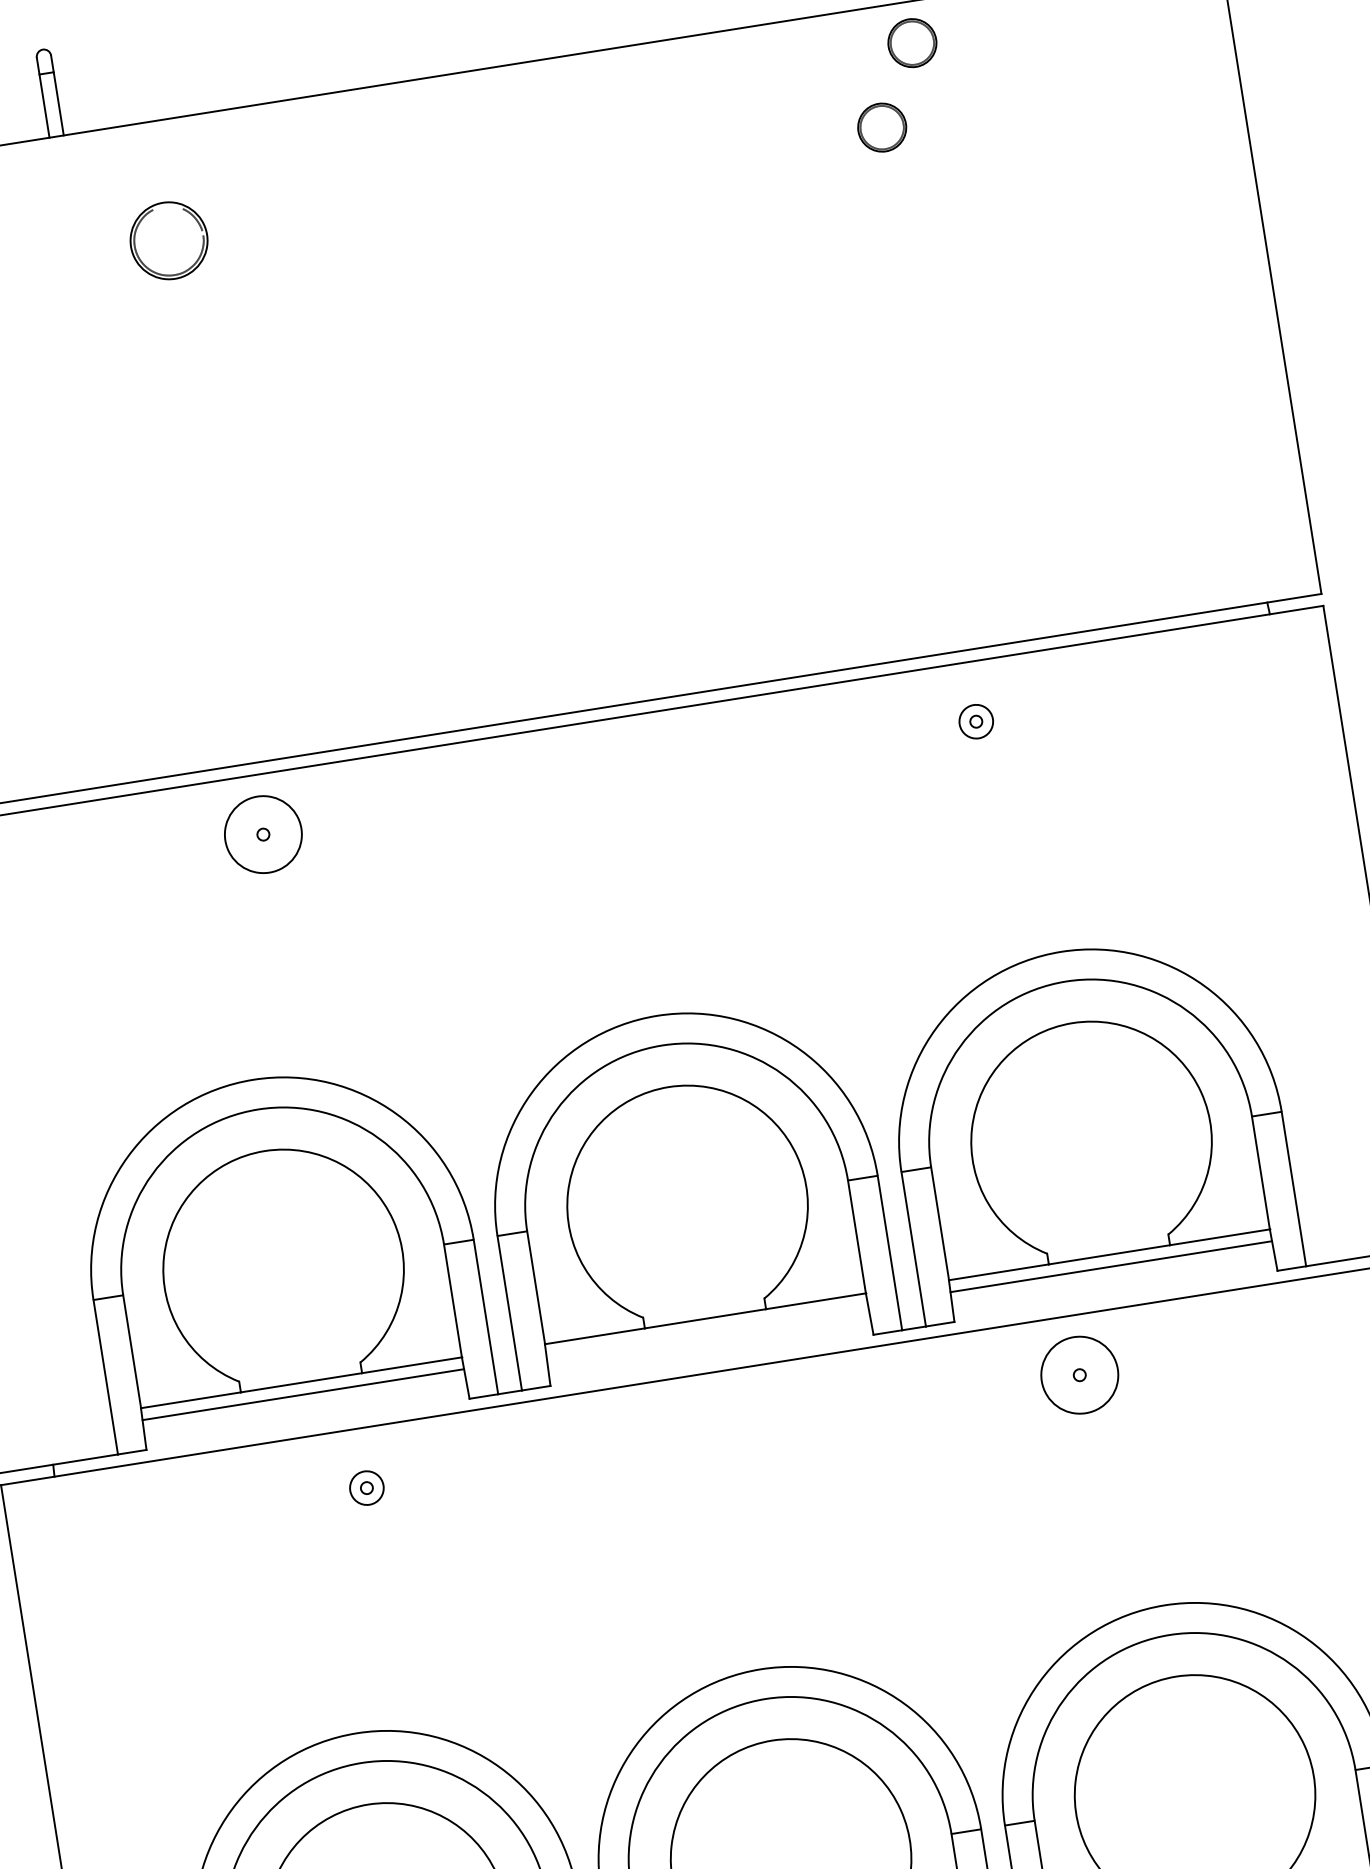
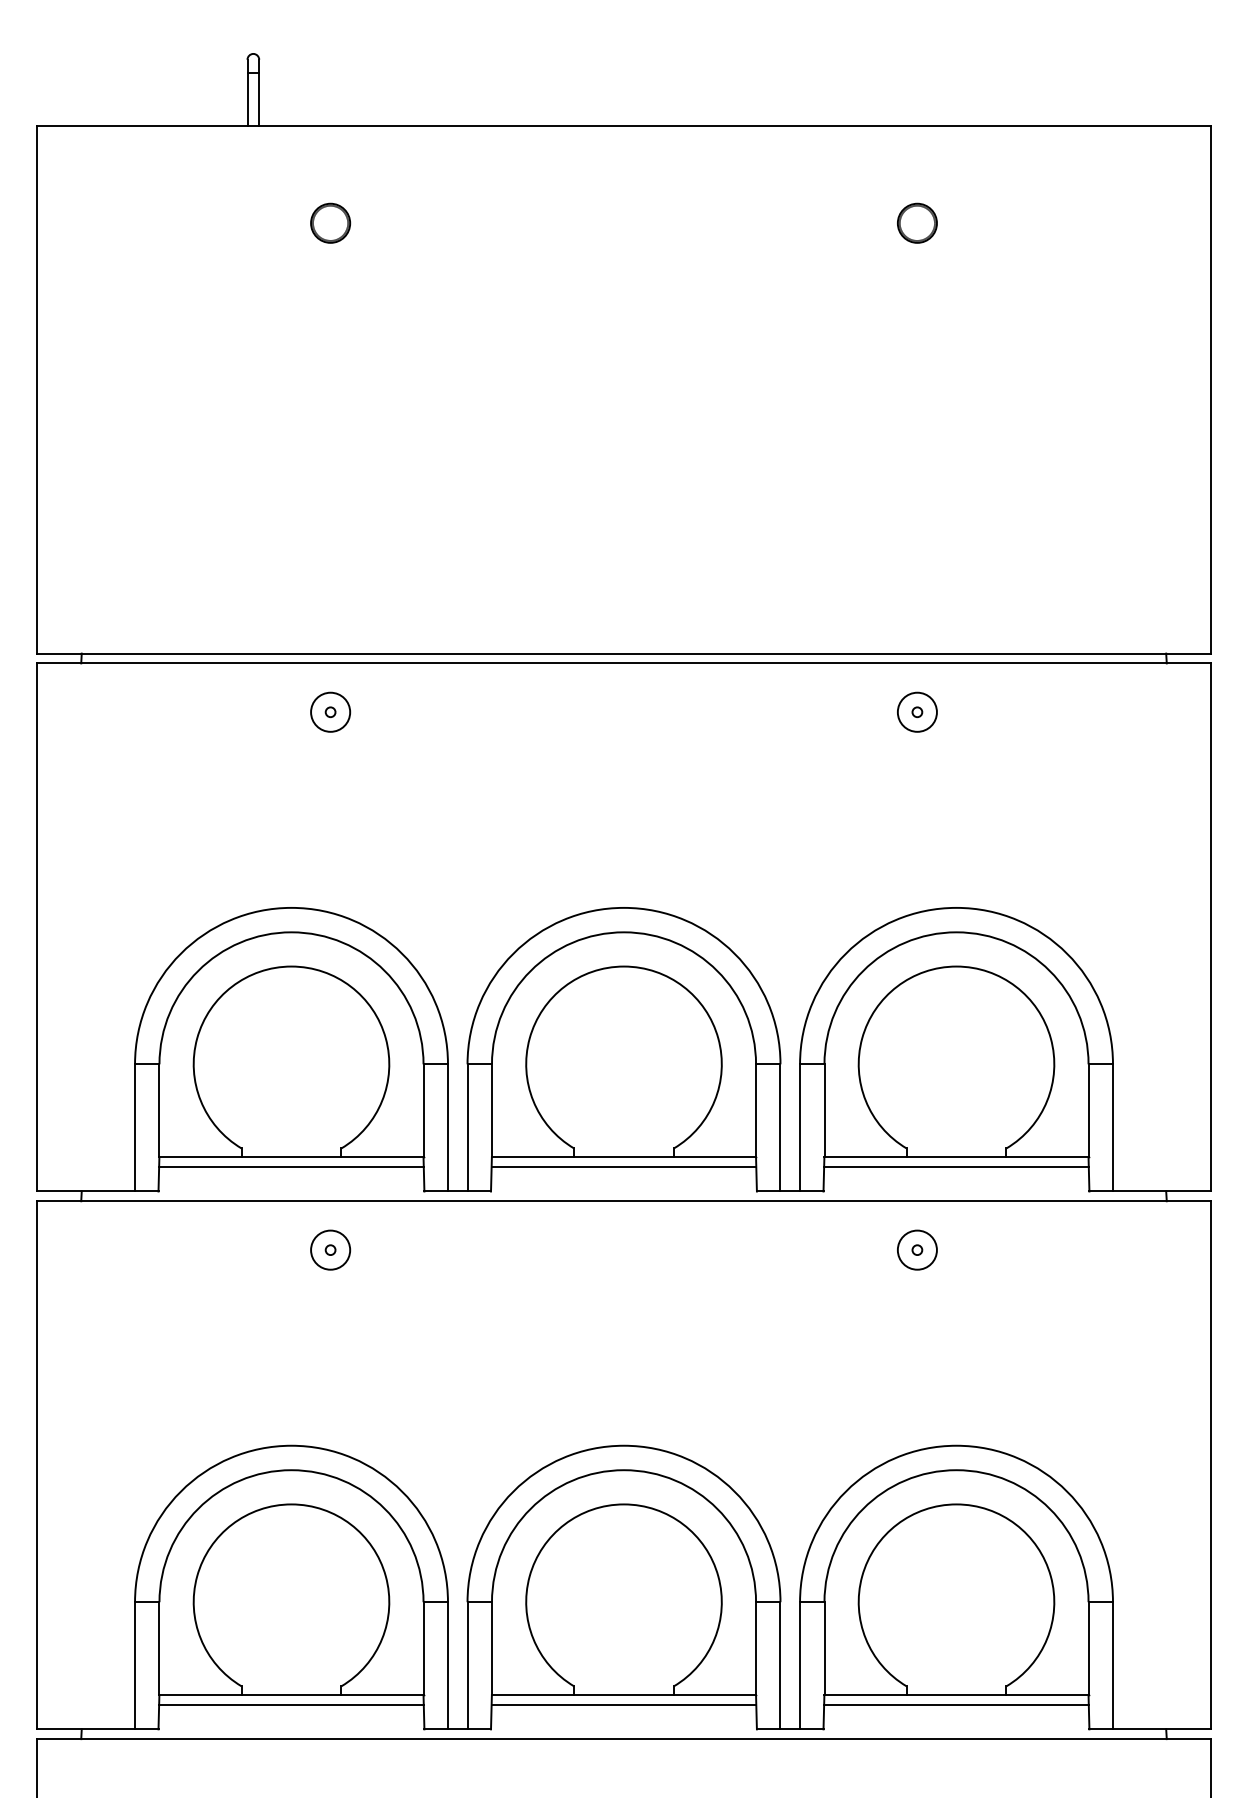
part: (912, 42) -> (952, 158), removed
part: (168, 239) -> (330, 222), size x0.62
circle: (975, 720) -> (916, 711), size x1.43
circle: (263, 833) -> (330, 711), size x0.62
line: (706, 1331) -> (623, 1167), added
circle: (1078, 1374) -> (916, 1249), size x0.62
circle: (366, 1487) -> (330, 1249), size x1.43

